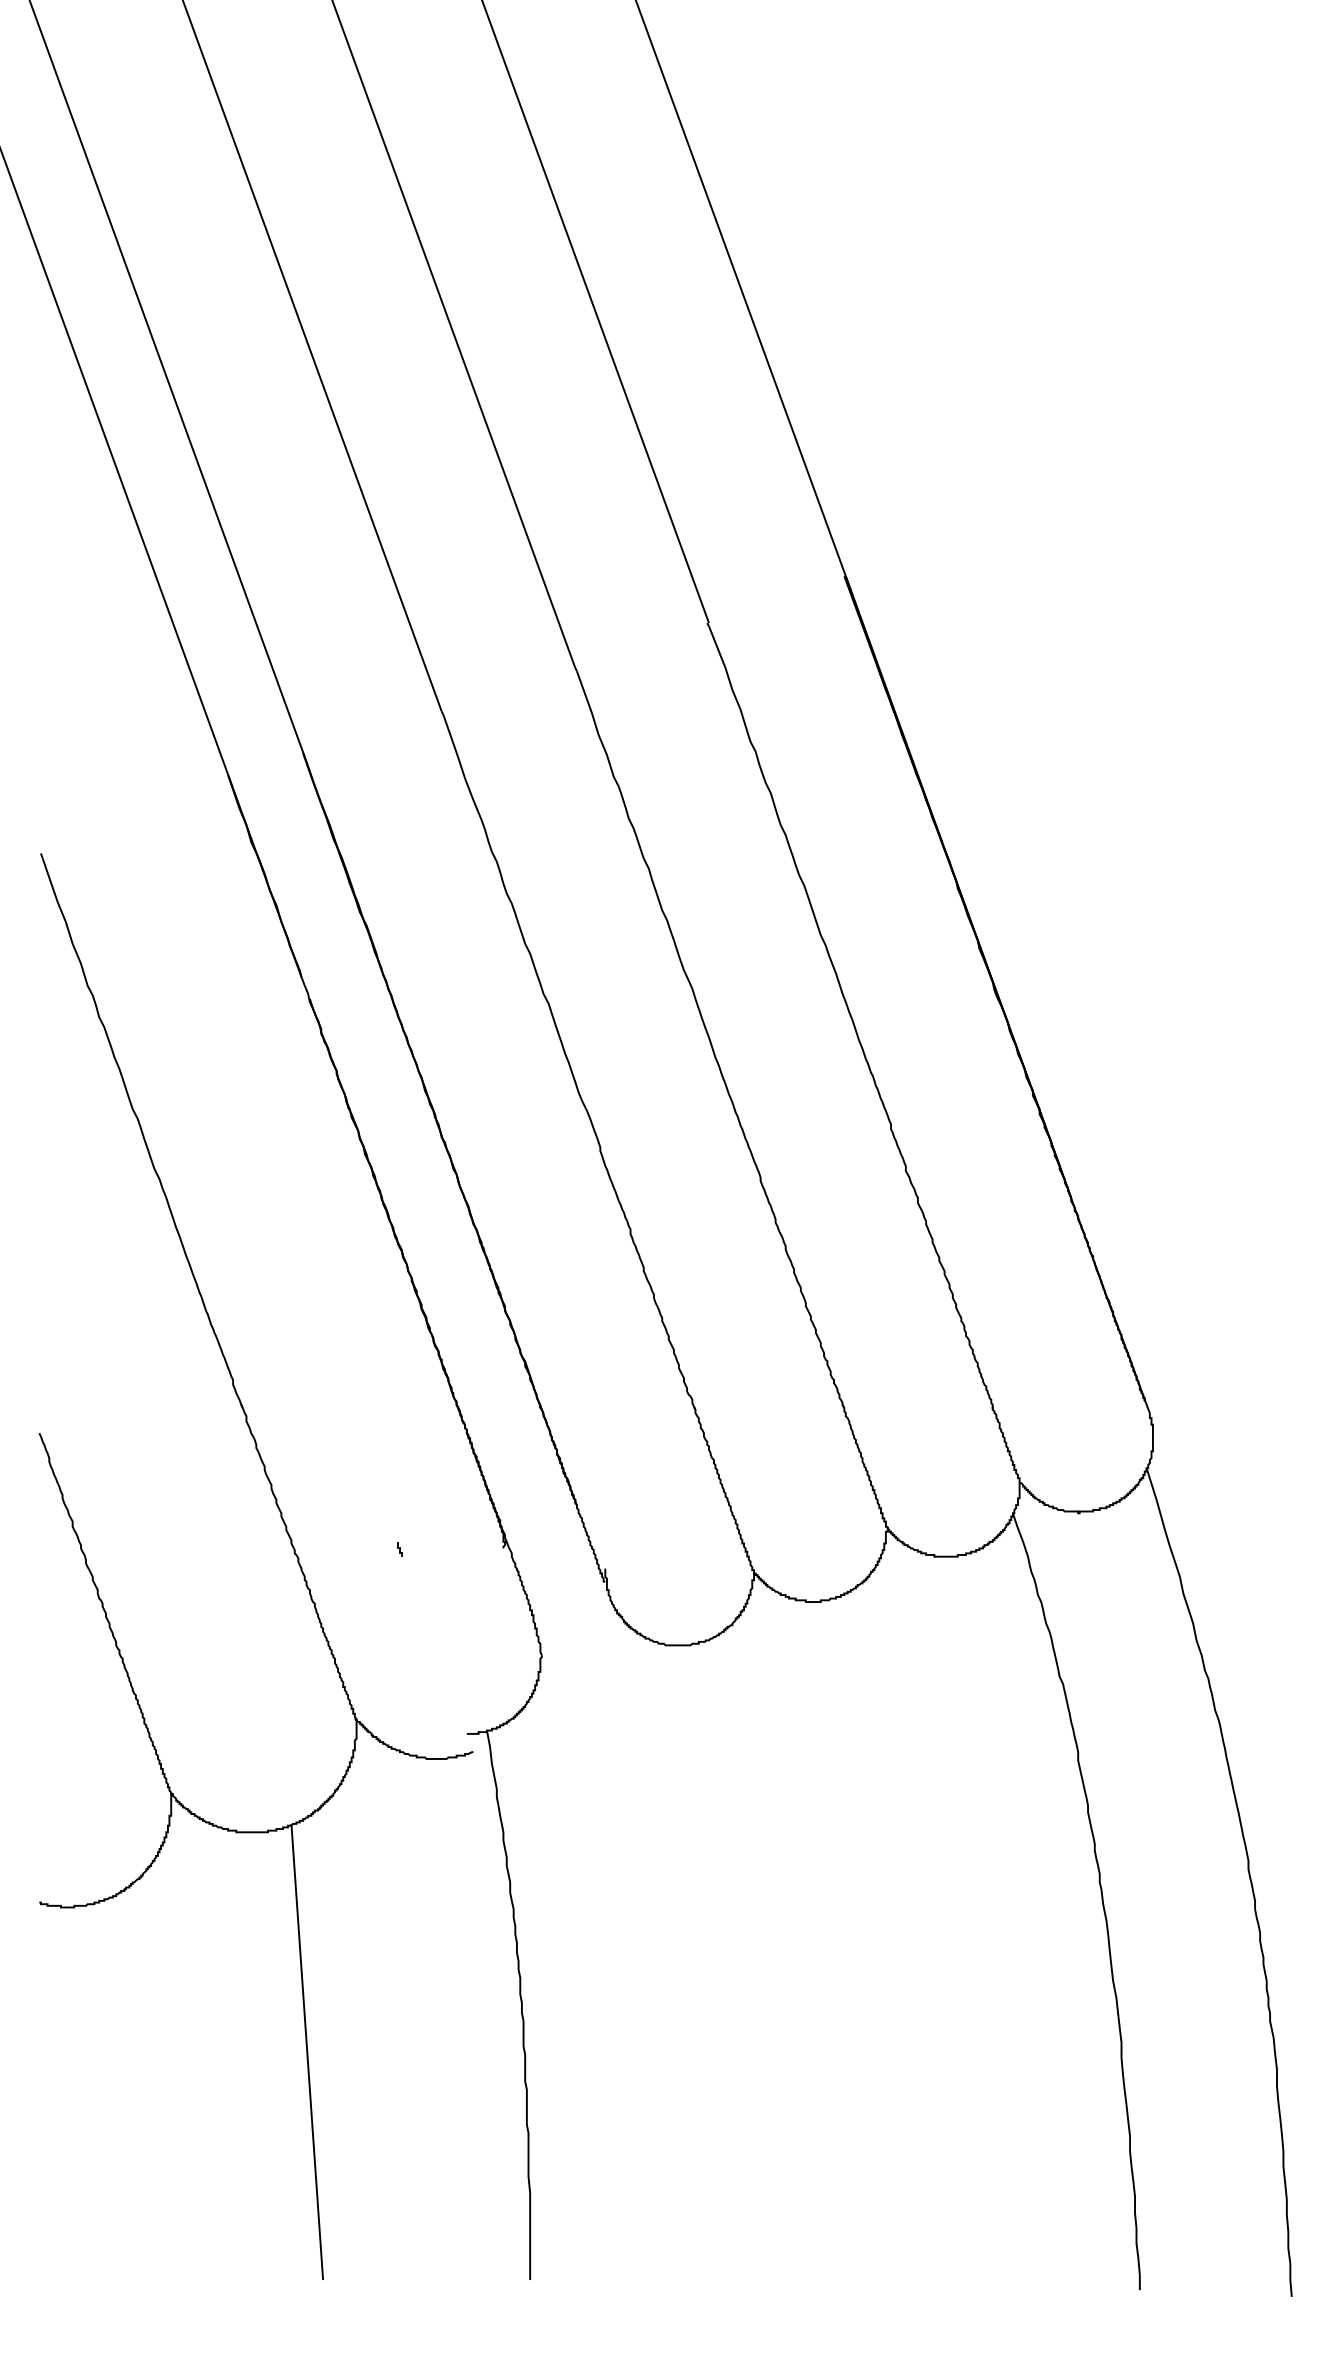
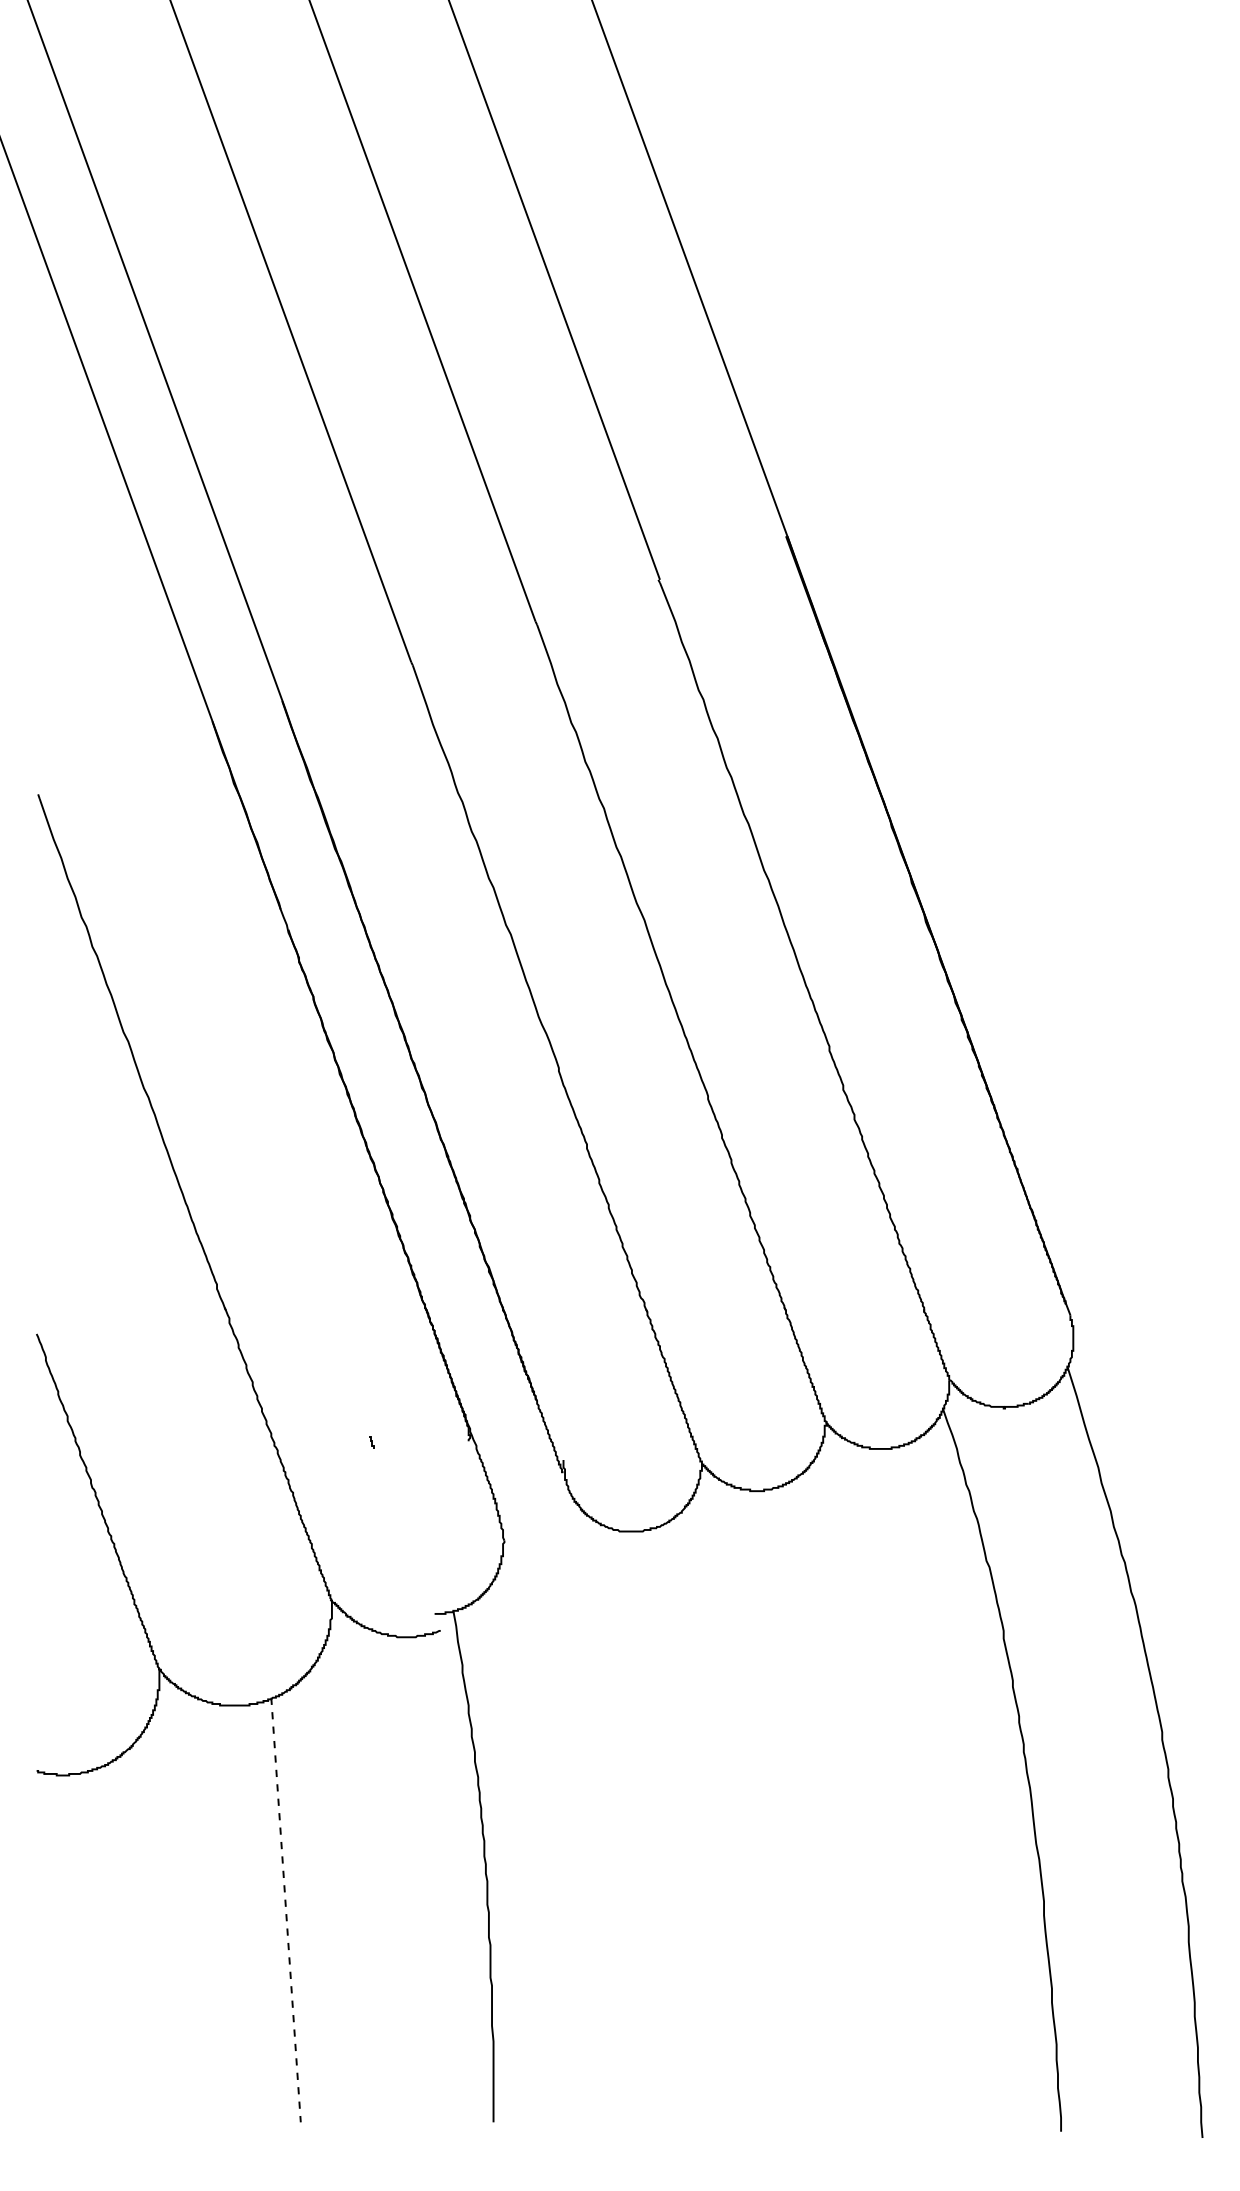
line: (307, 2051) -> (286, 1909), solid -> dashed

